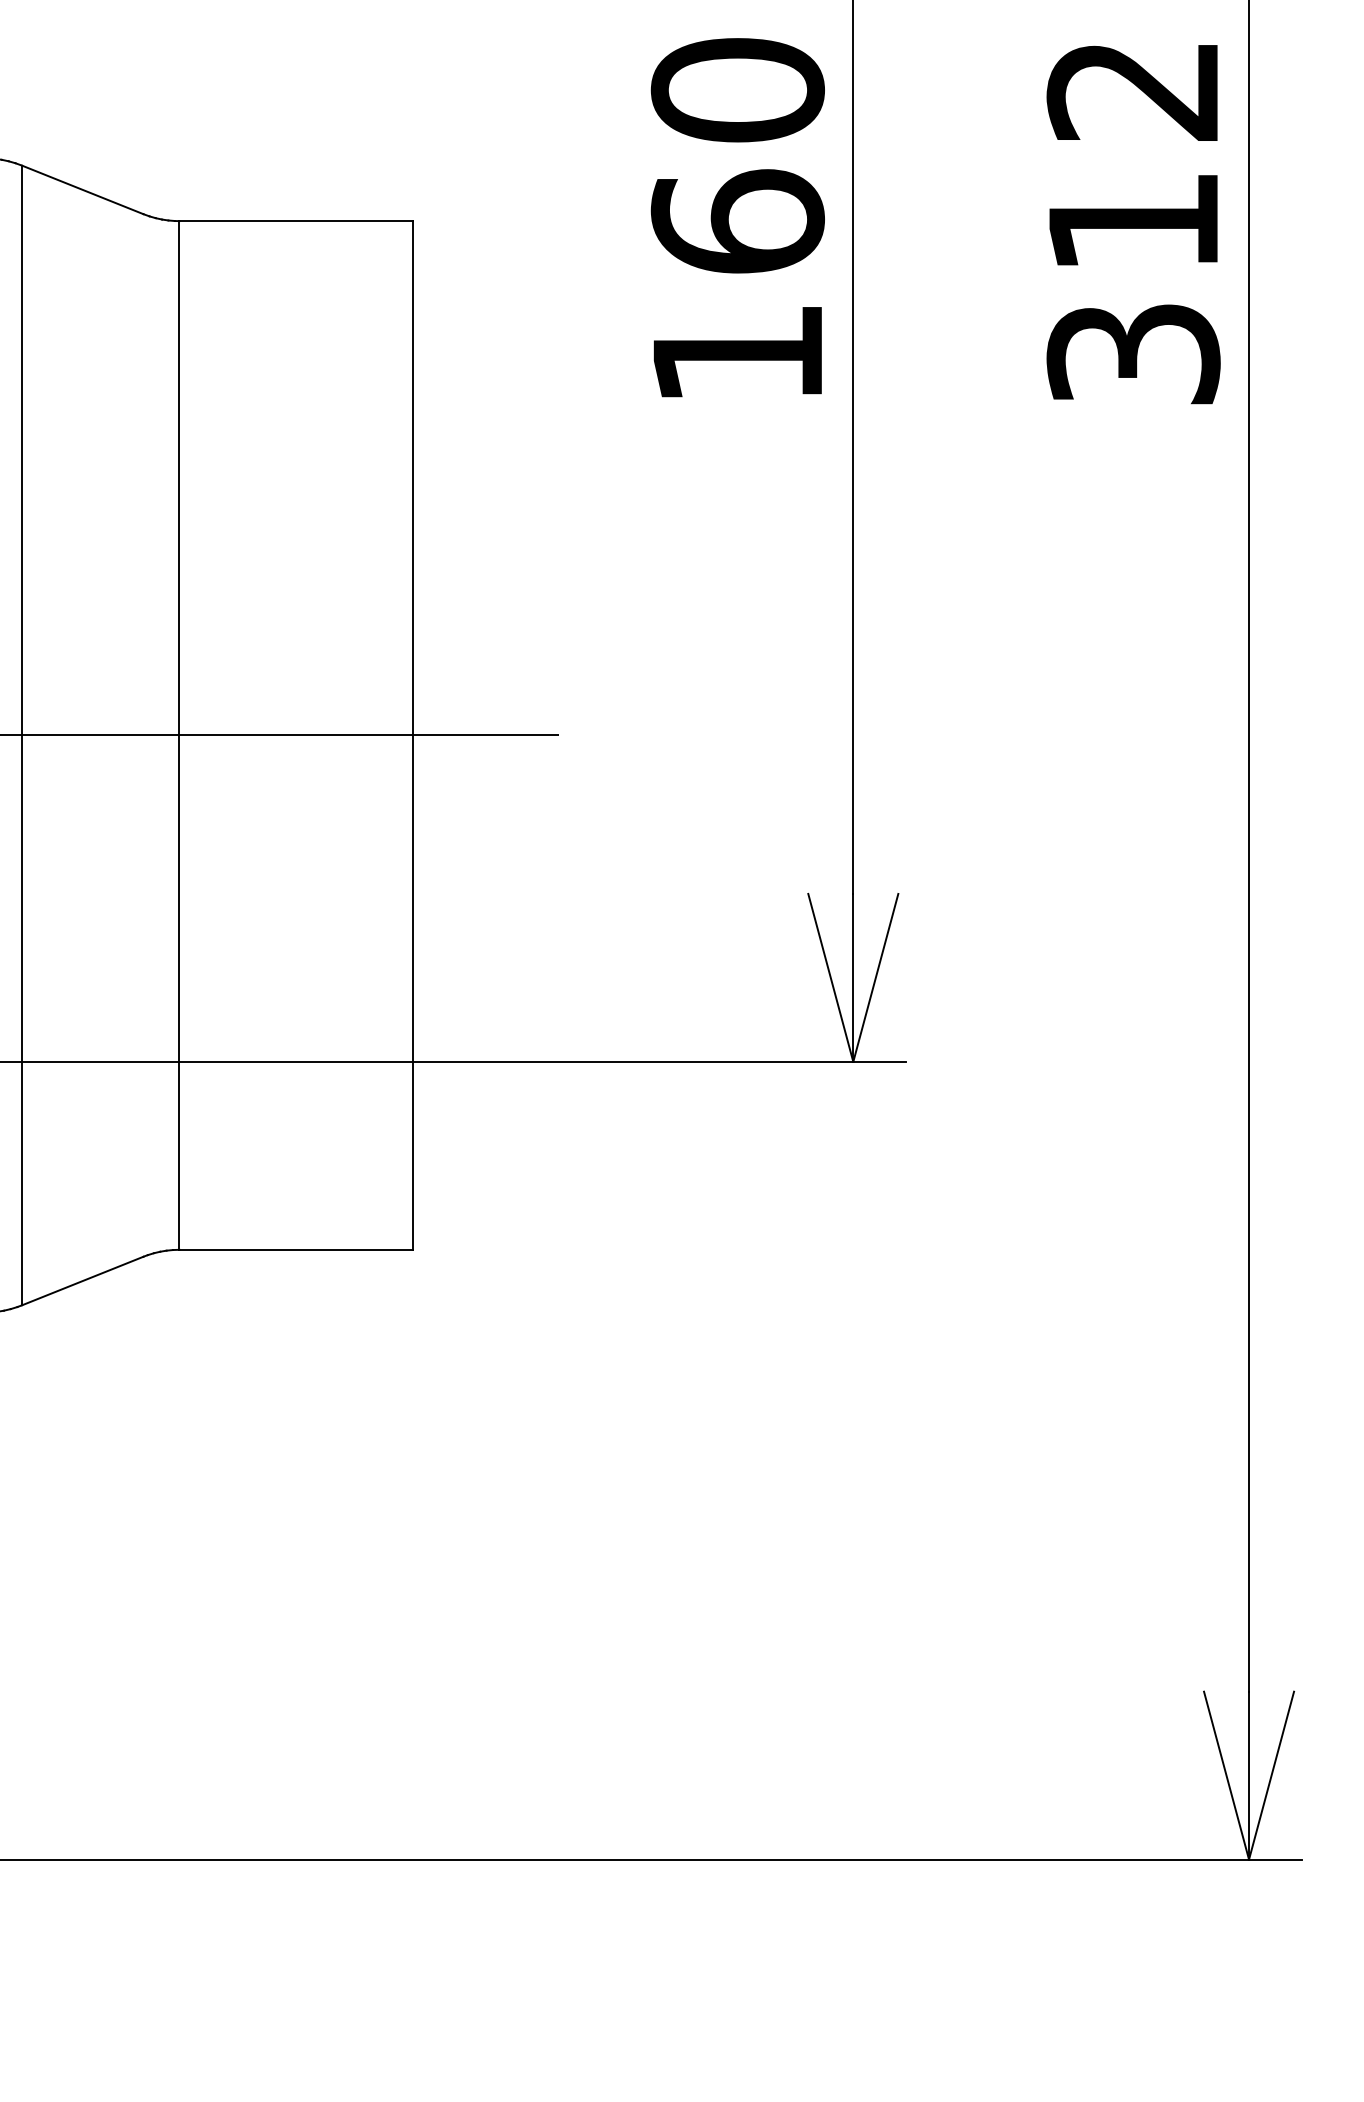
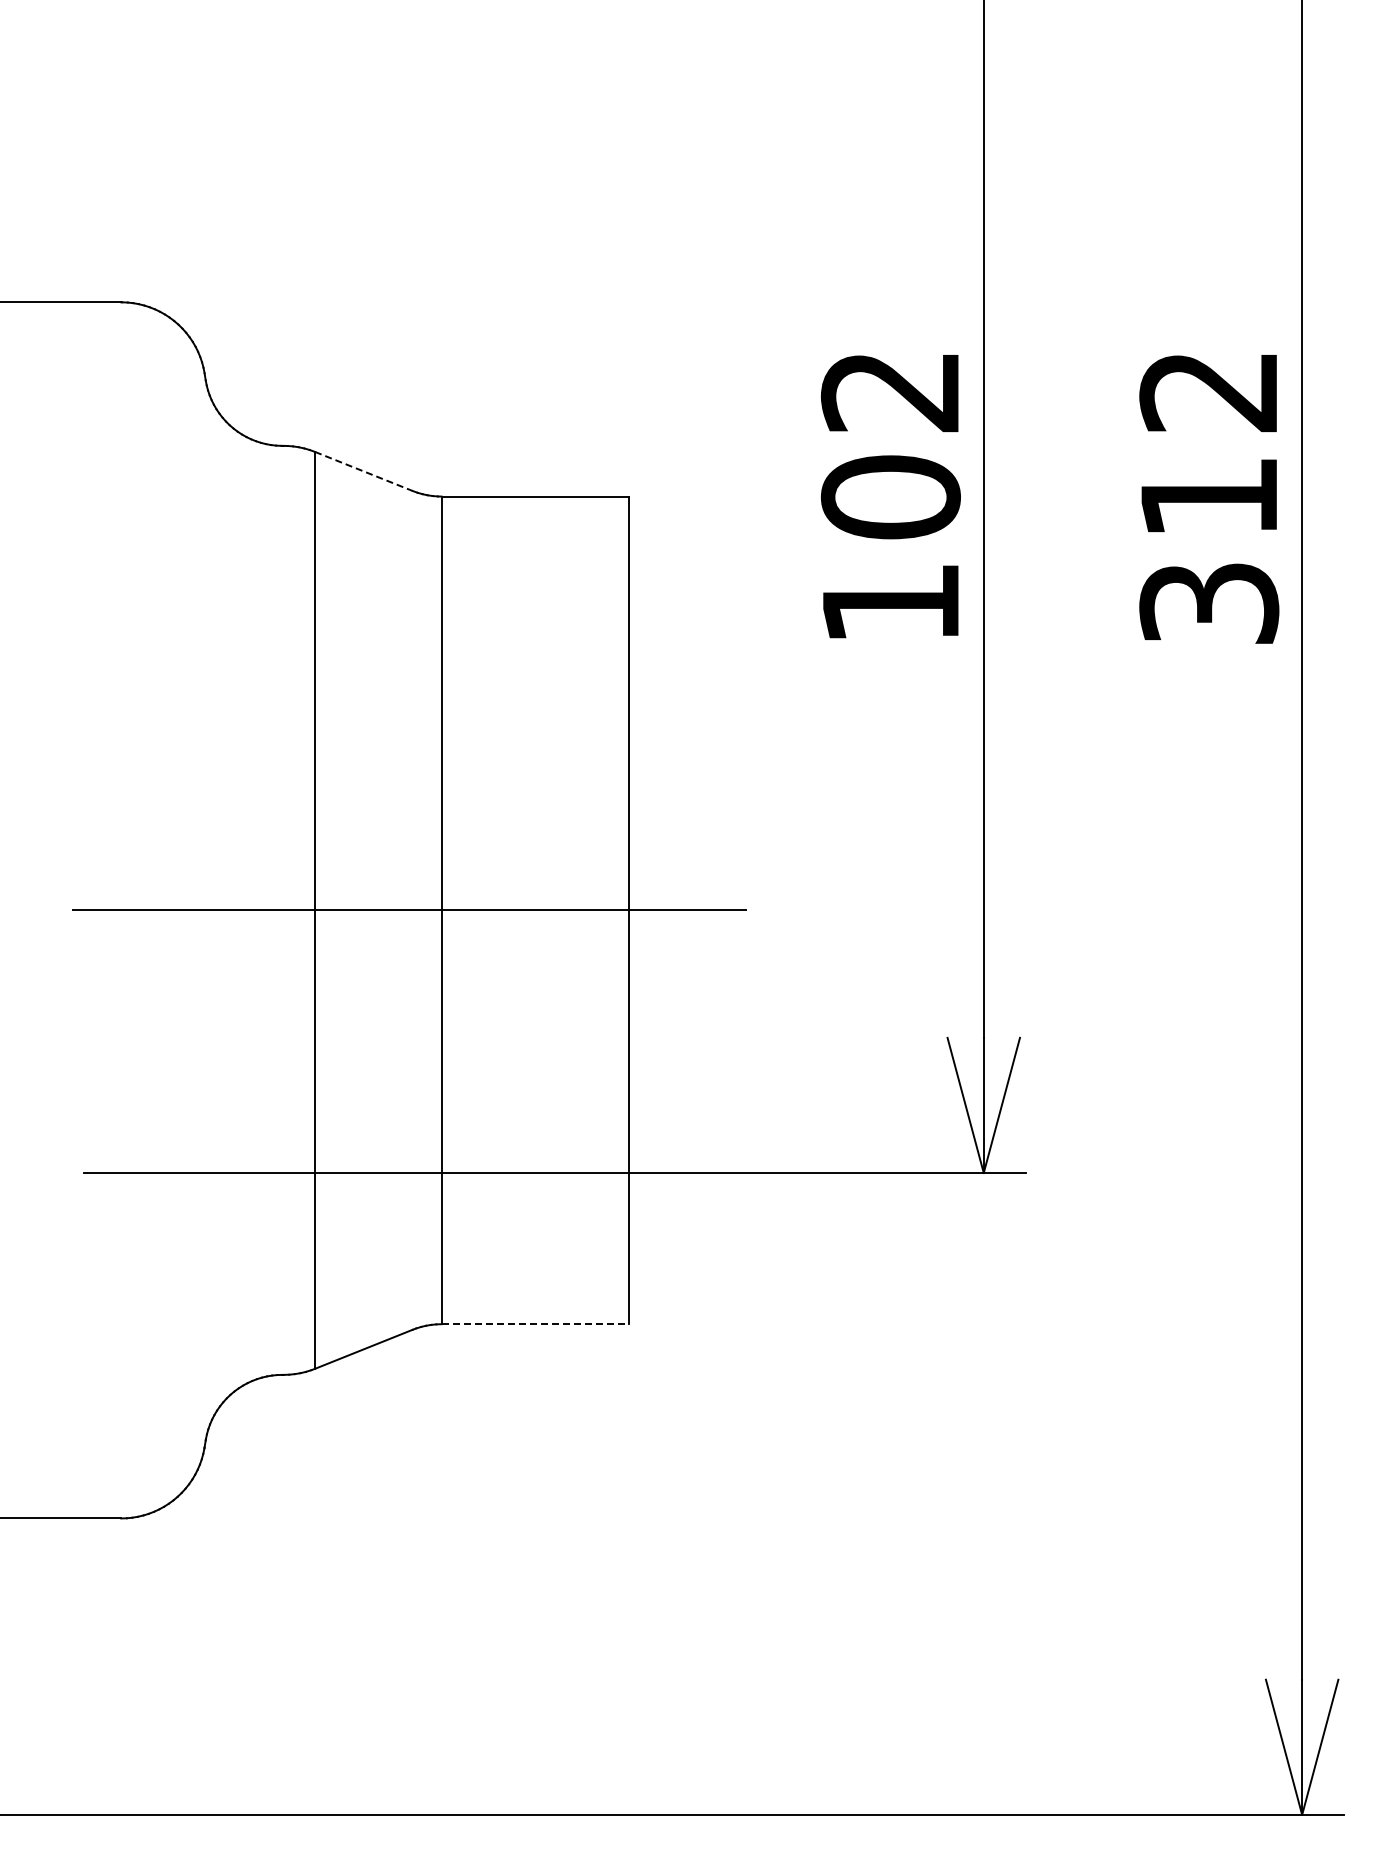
text: (737, 156) -> (890, 444), 160 -> 102
line: (82, 189) -> (363, 471), solid -> dashed
line: (296, 1250) -> (535, 1324), solid -> dashed

